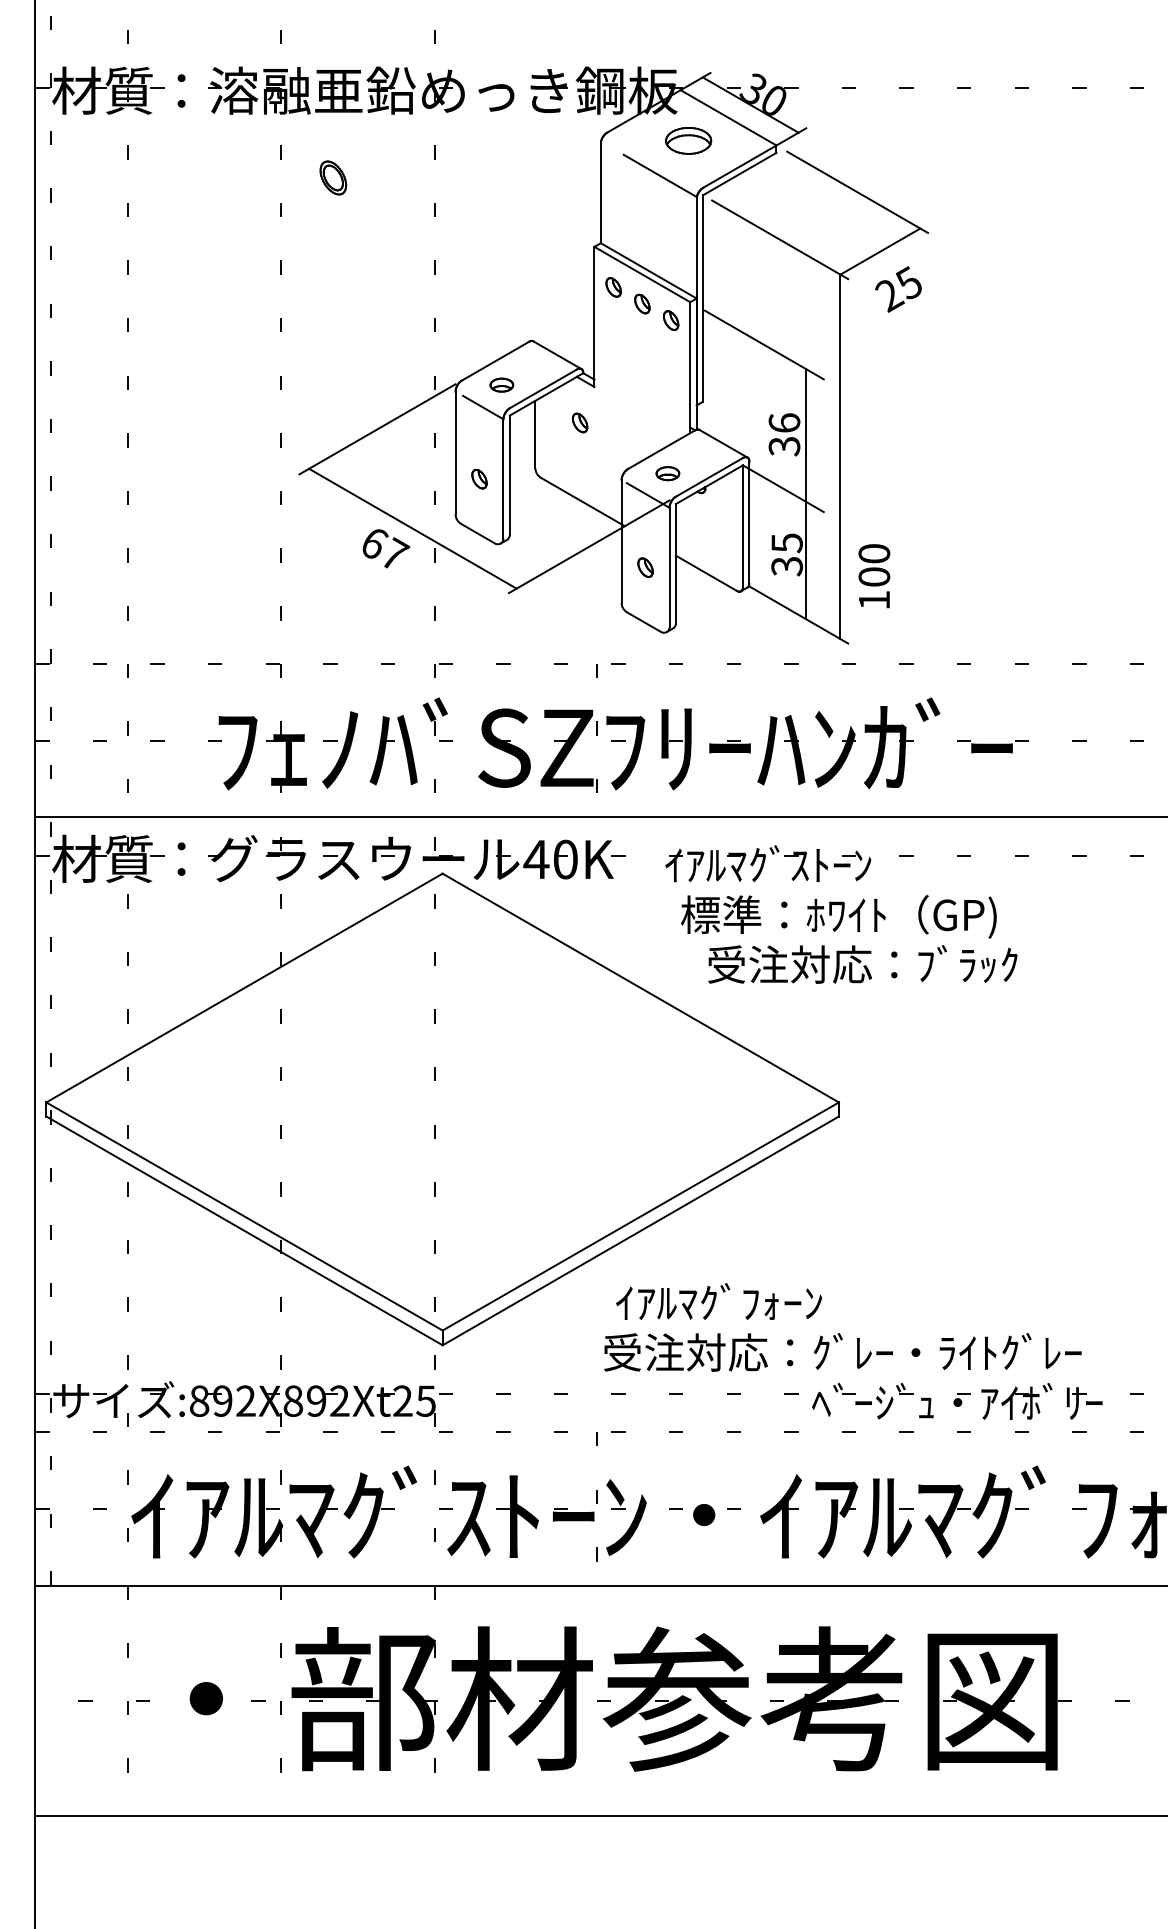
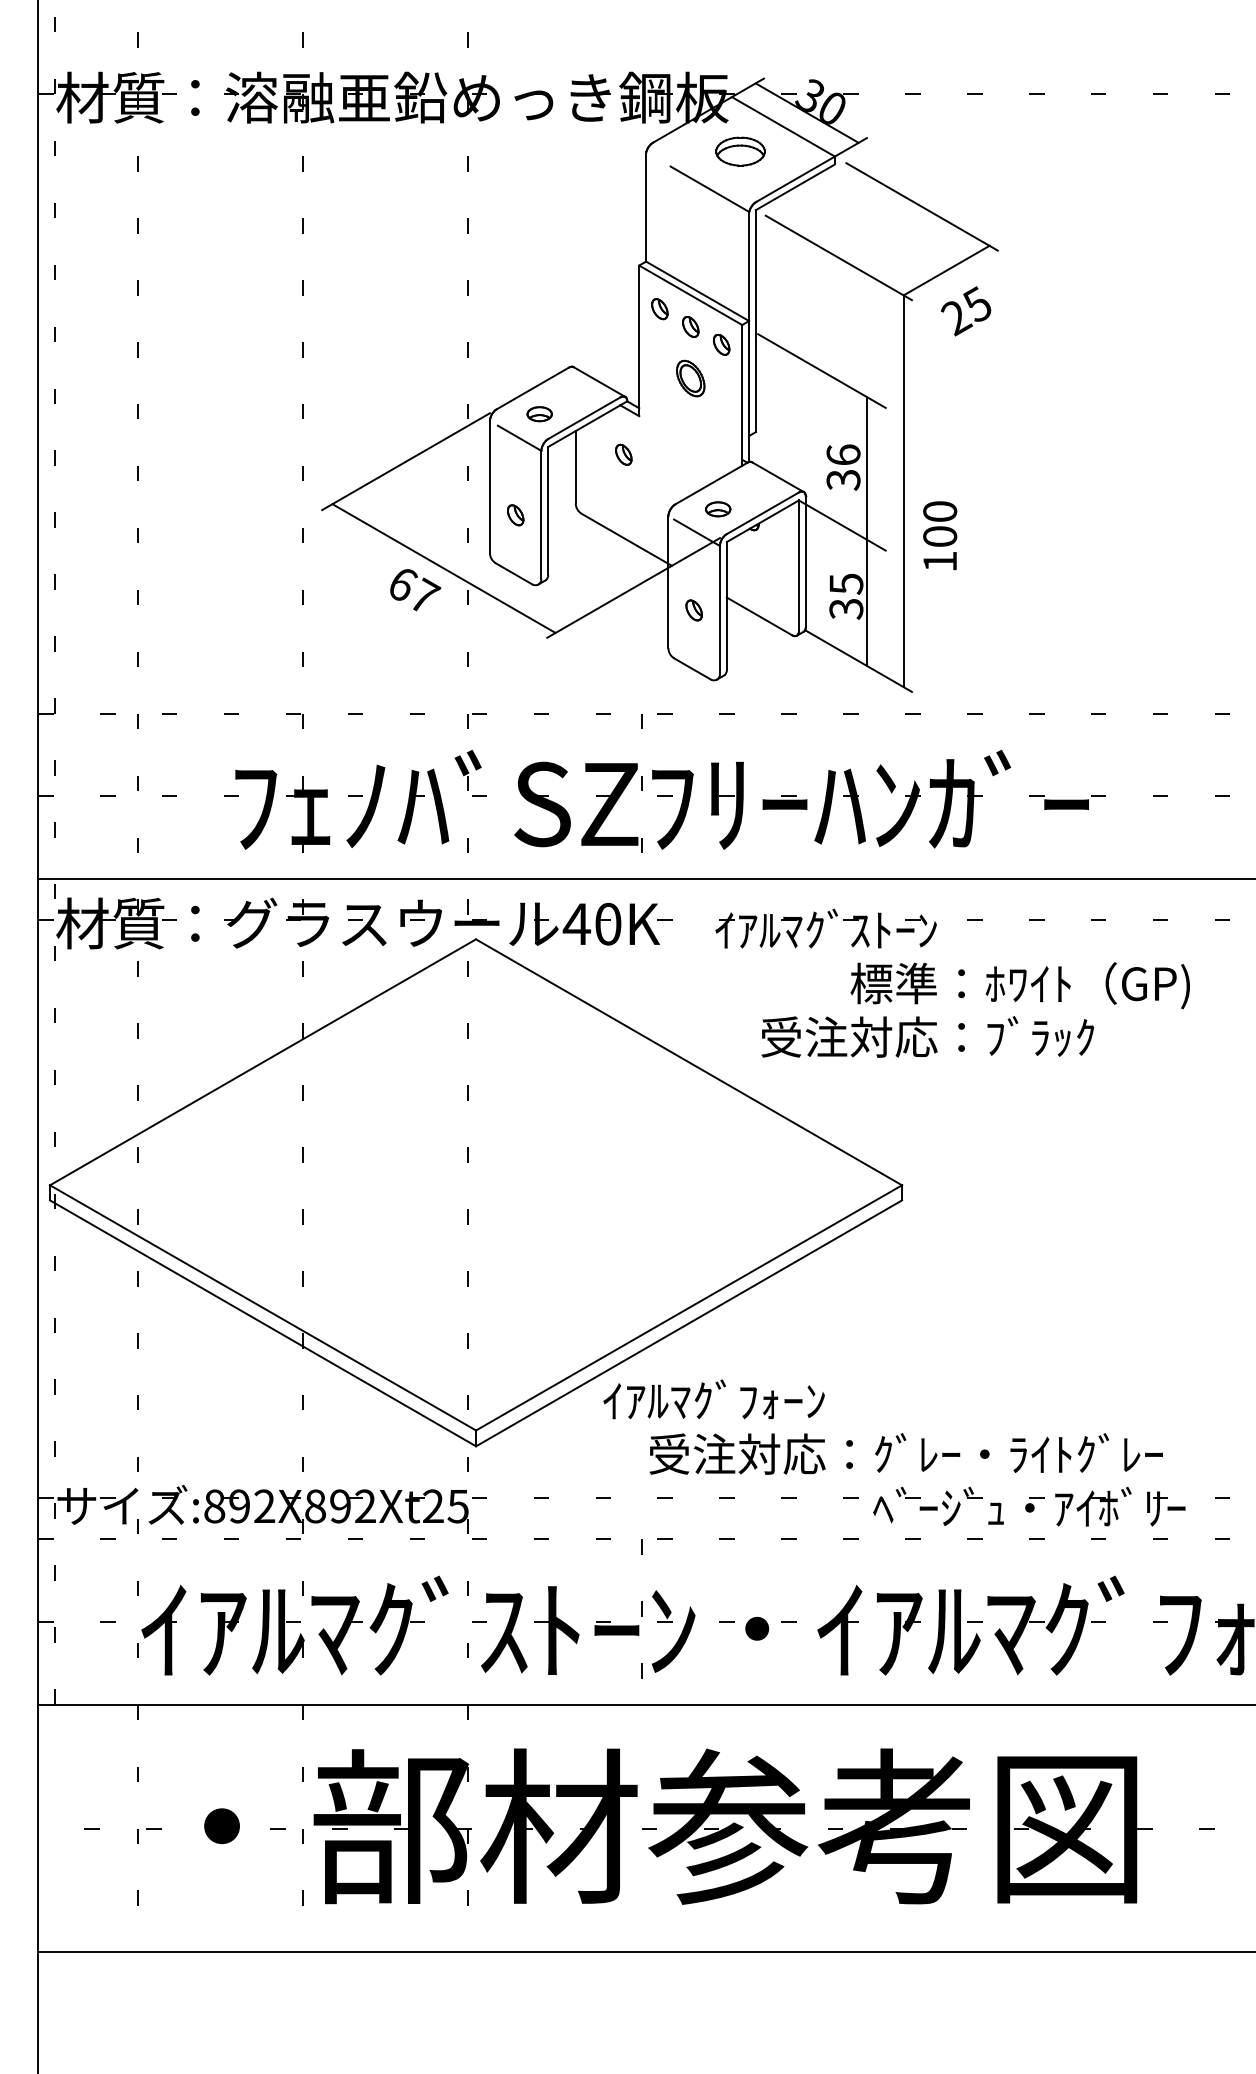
part: (333, 177) -> (690, 378), moved
text: (874, 576) -> (940, 536), moved
text: (838, 916) -> (1019, 985), moved
text: (718, 1301) -> (713, 1399), moved

